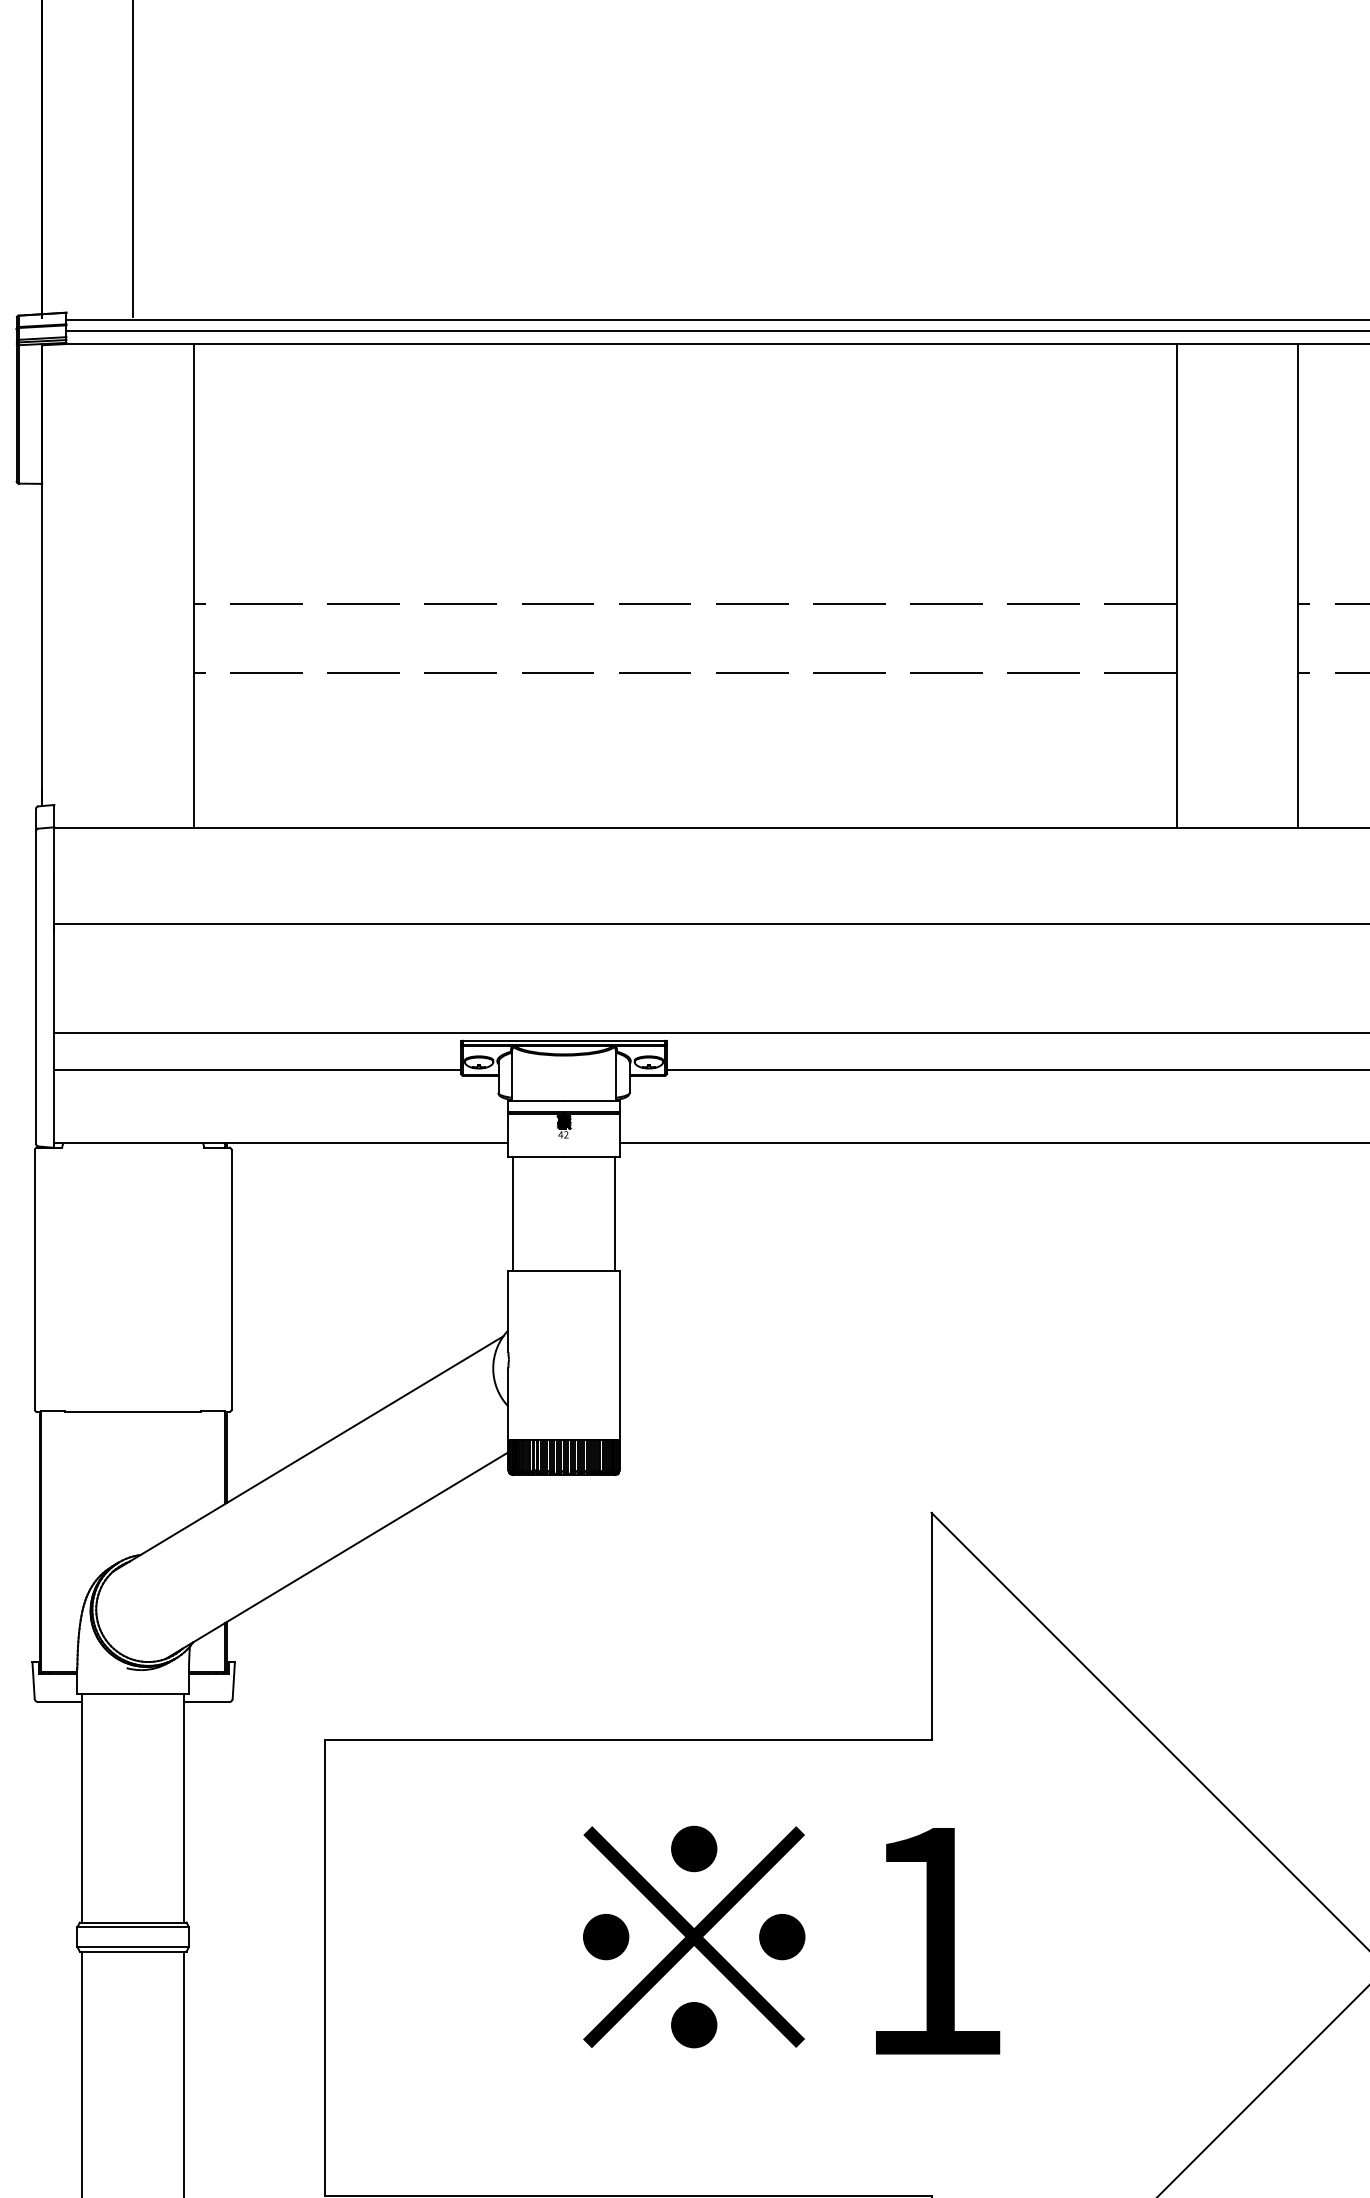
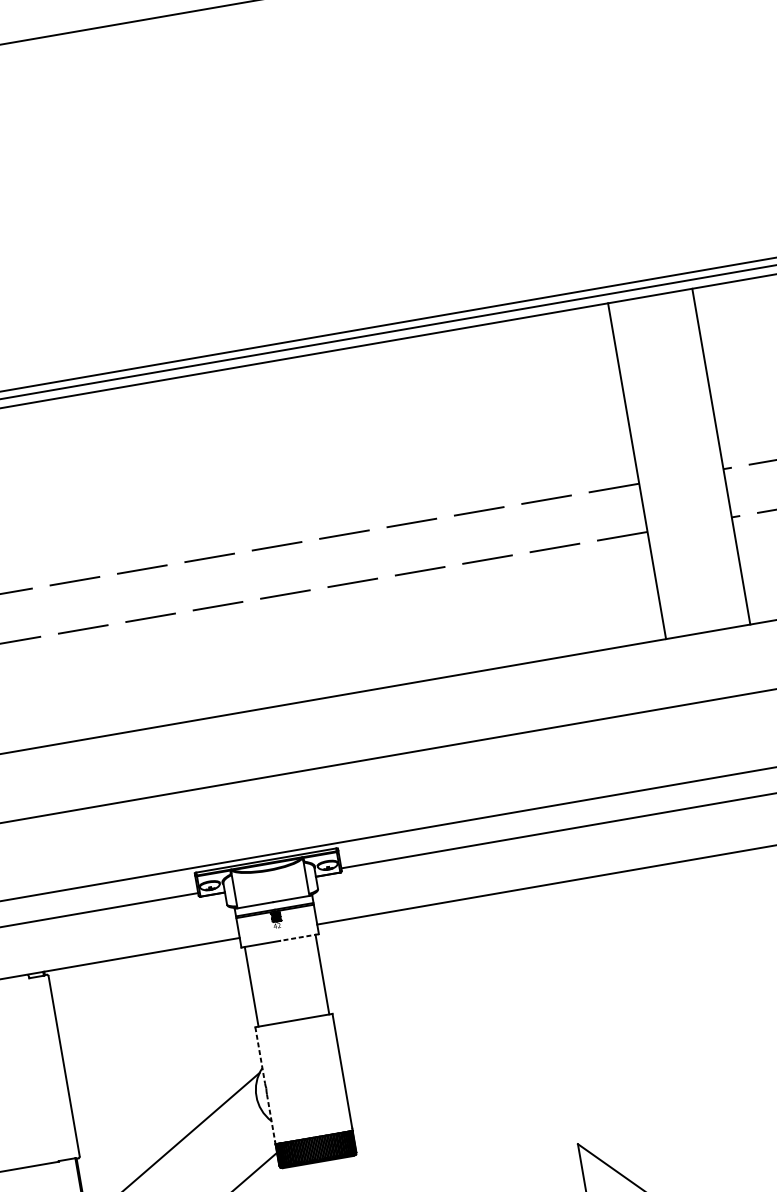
line: (591, 1156) -> (299, 937), solid -> dashed
line: (508, 1312) -> (260, 1055), solid -> dashed
line: (508, 1402) -> (271, 1118), solid -> dashed

